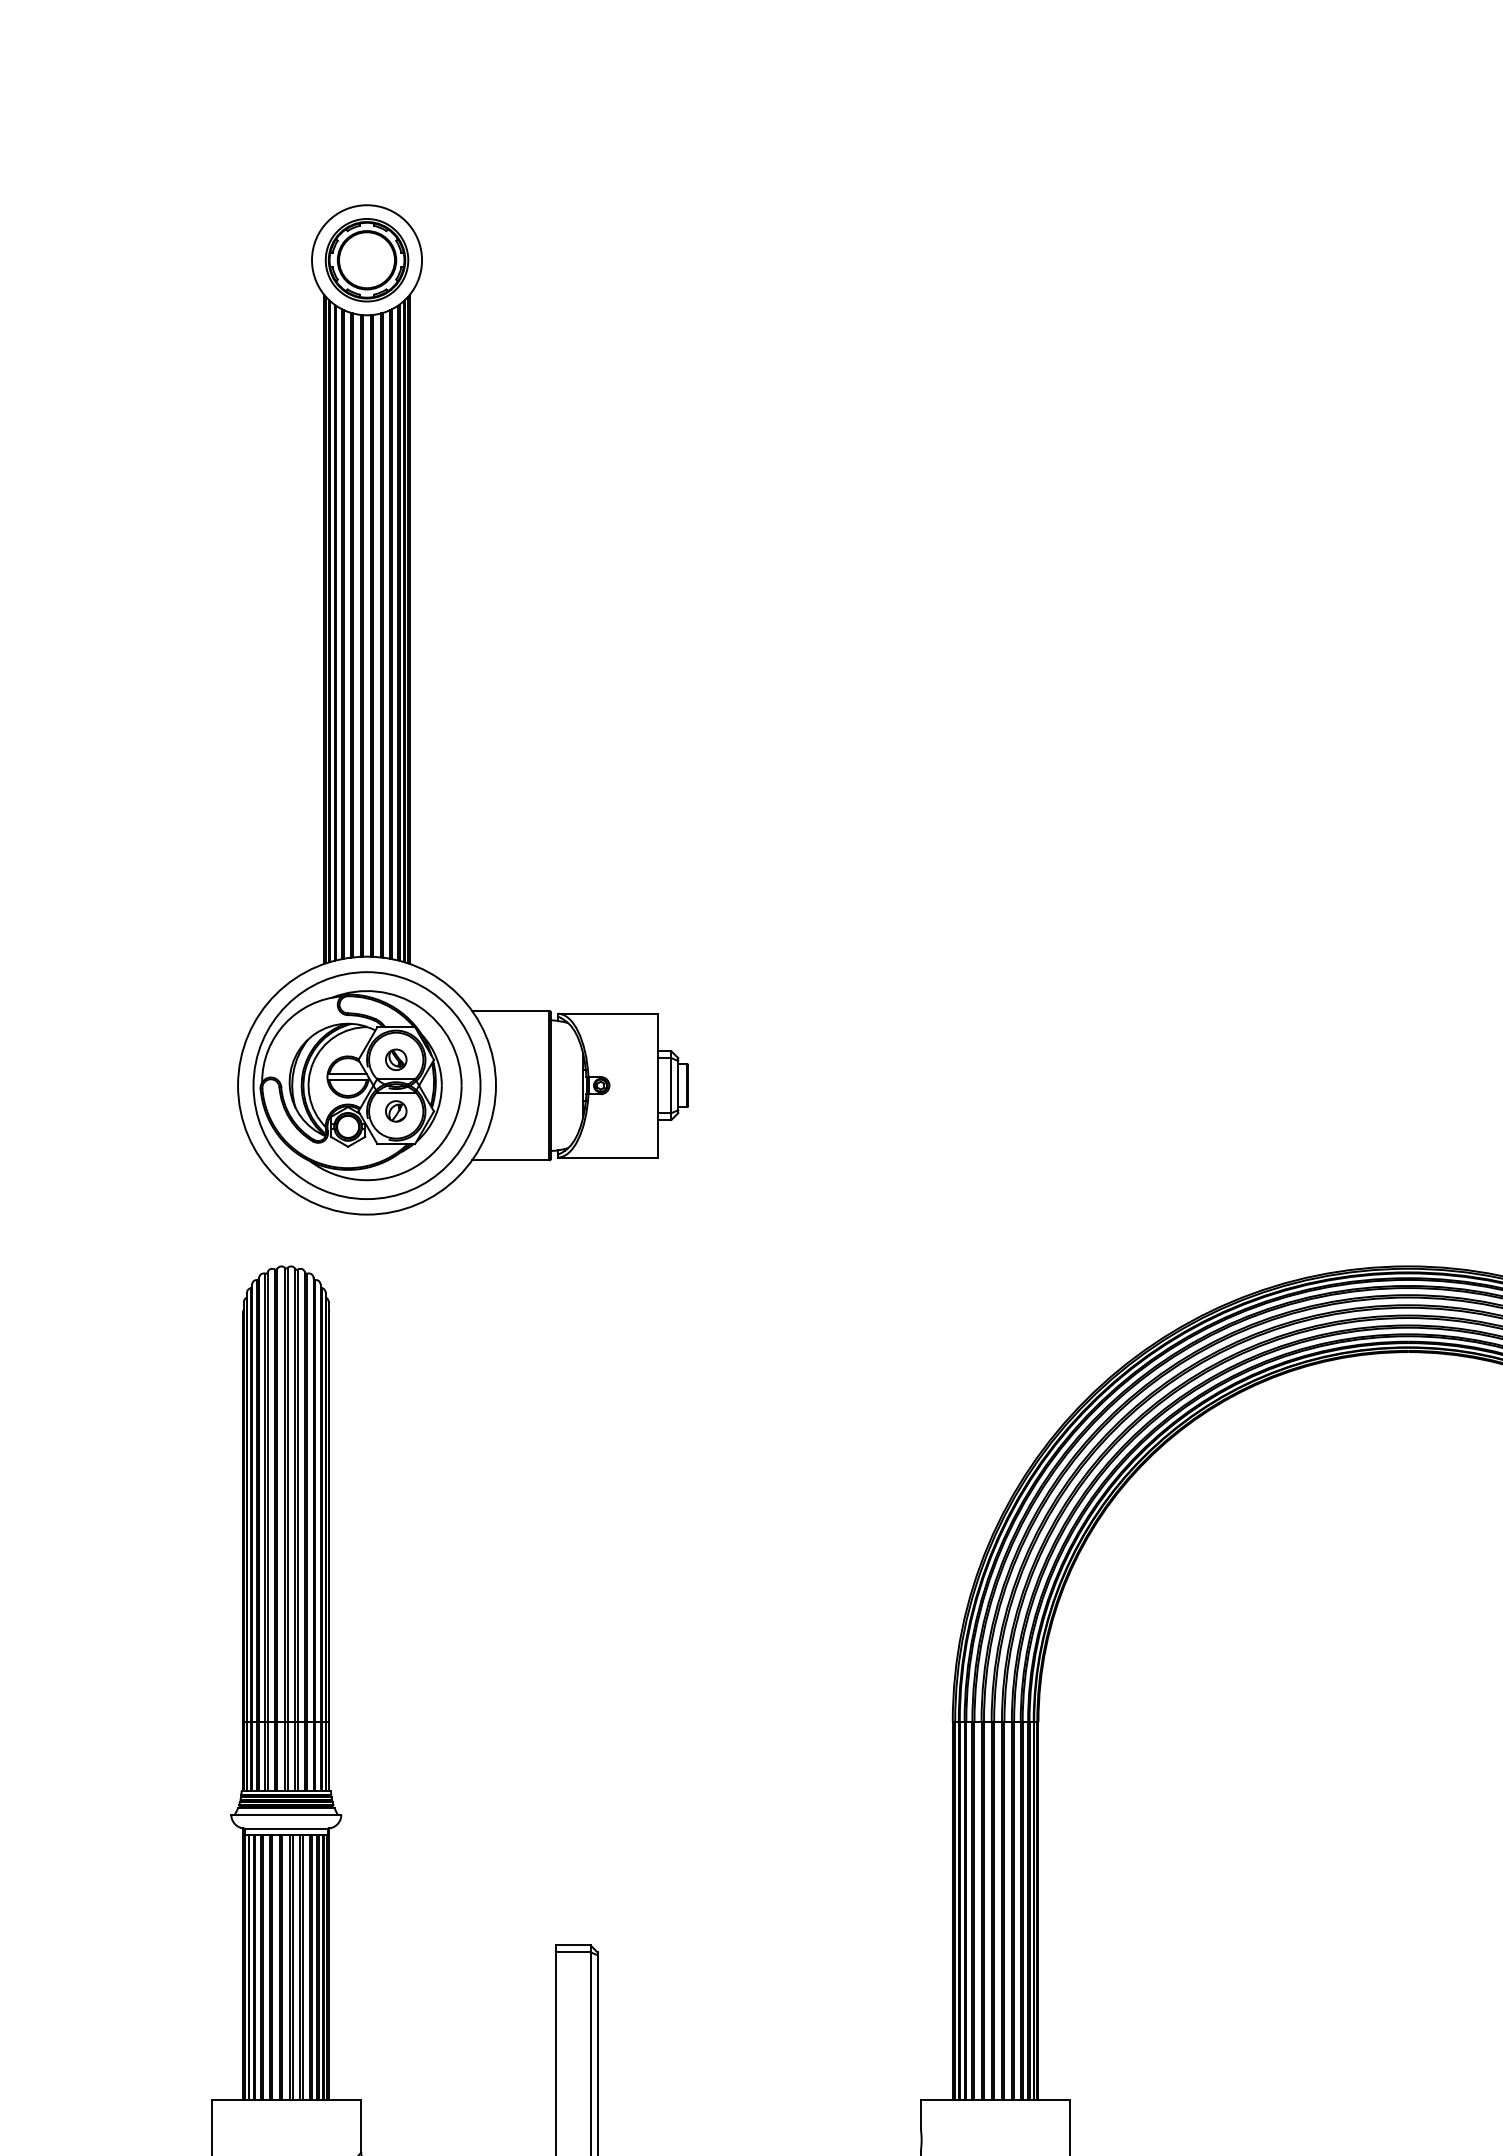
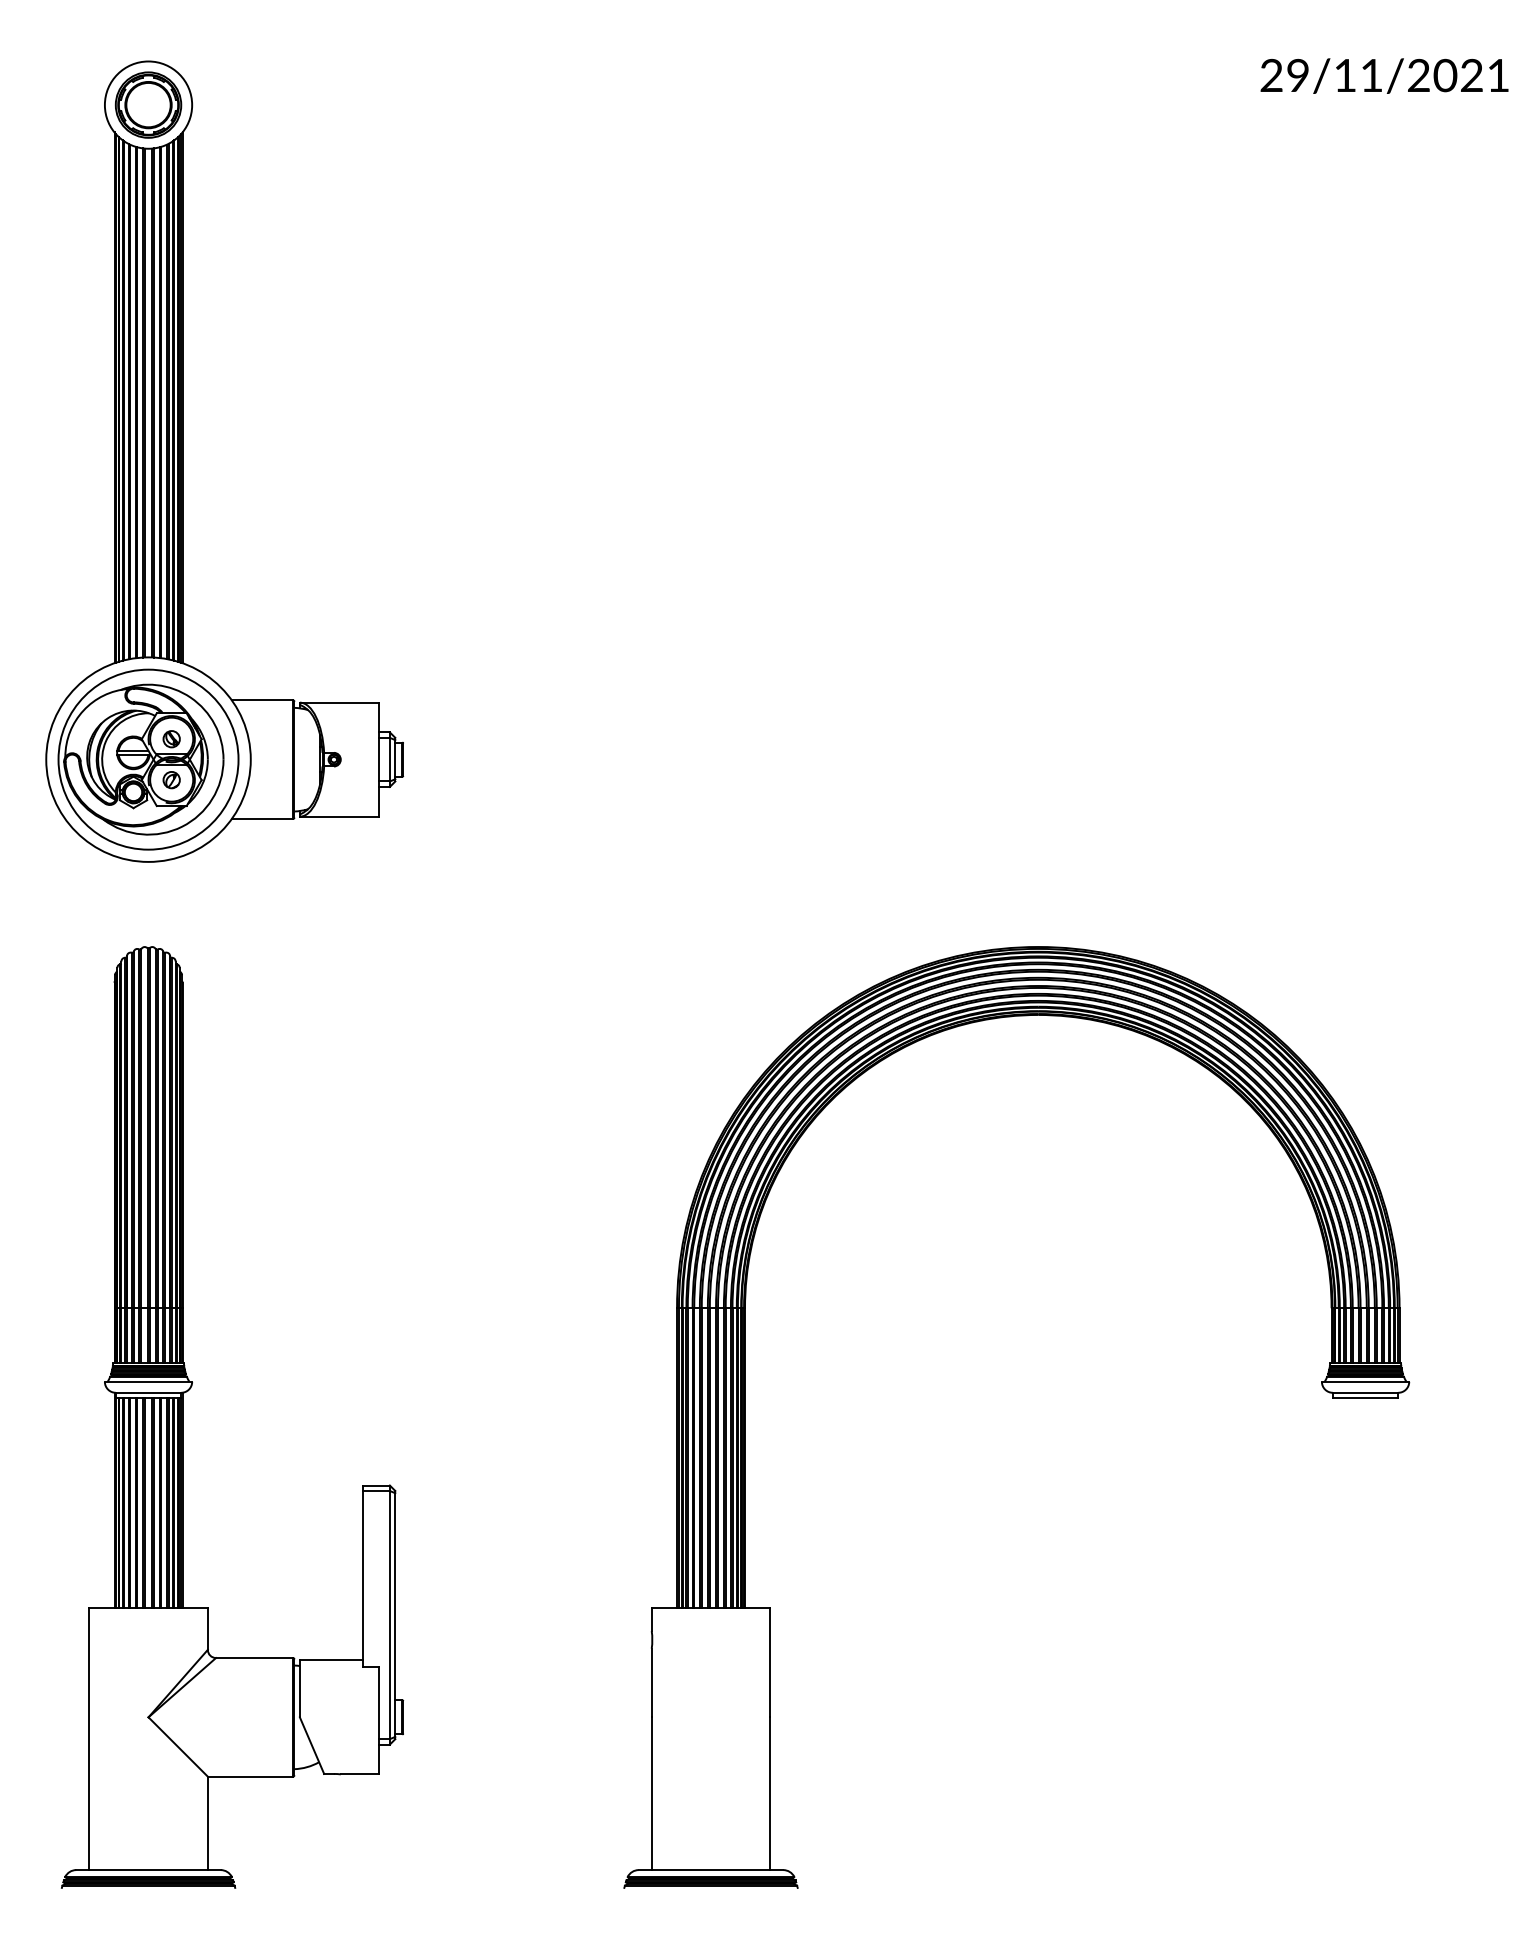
part: (411, 709) -> (183, 461), moved

